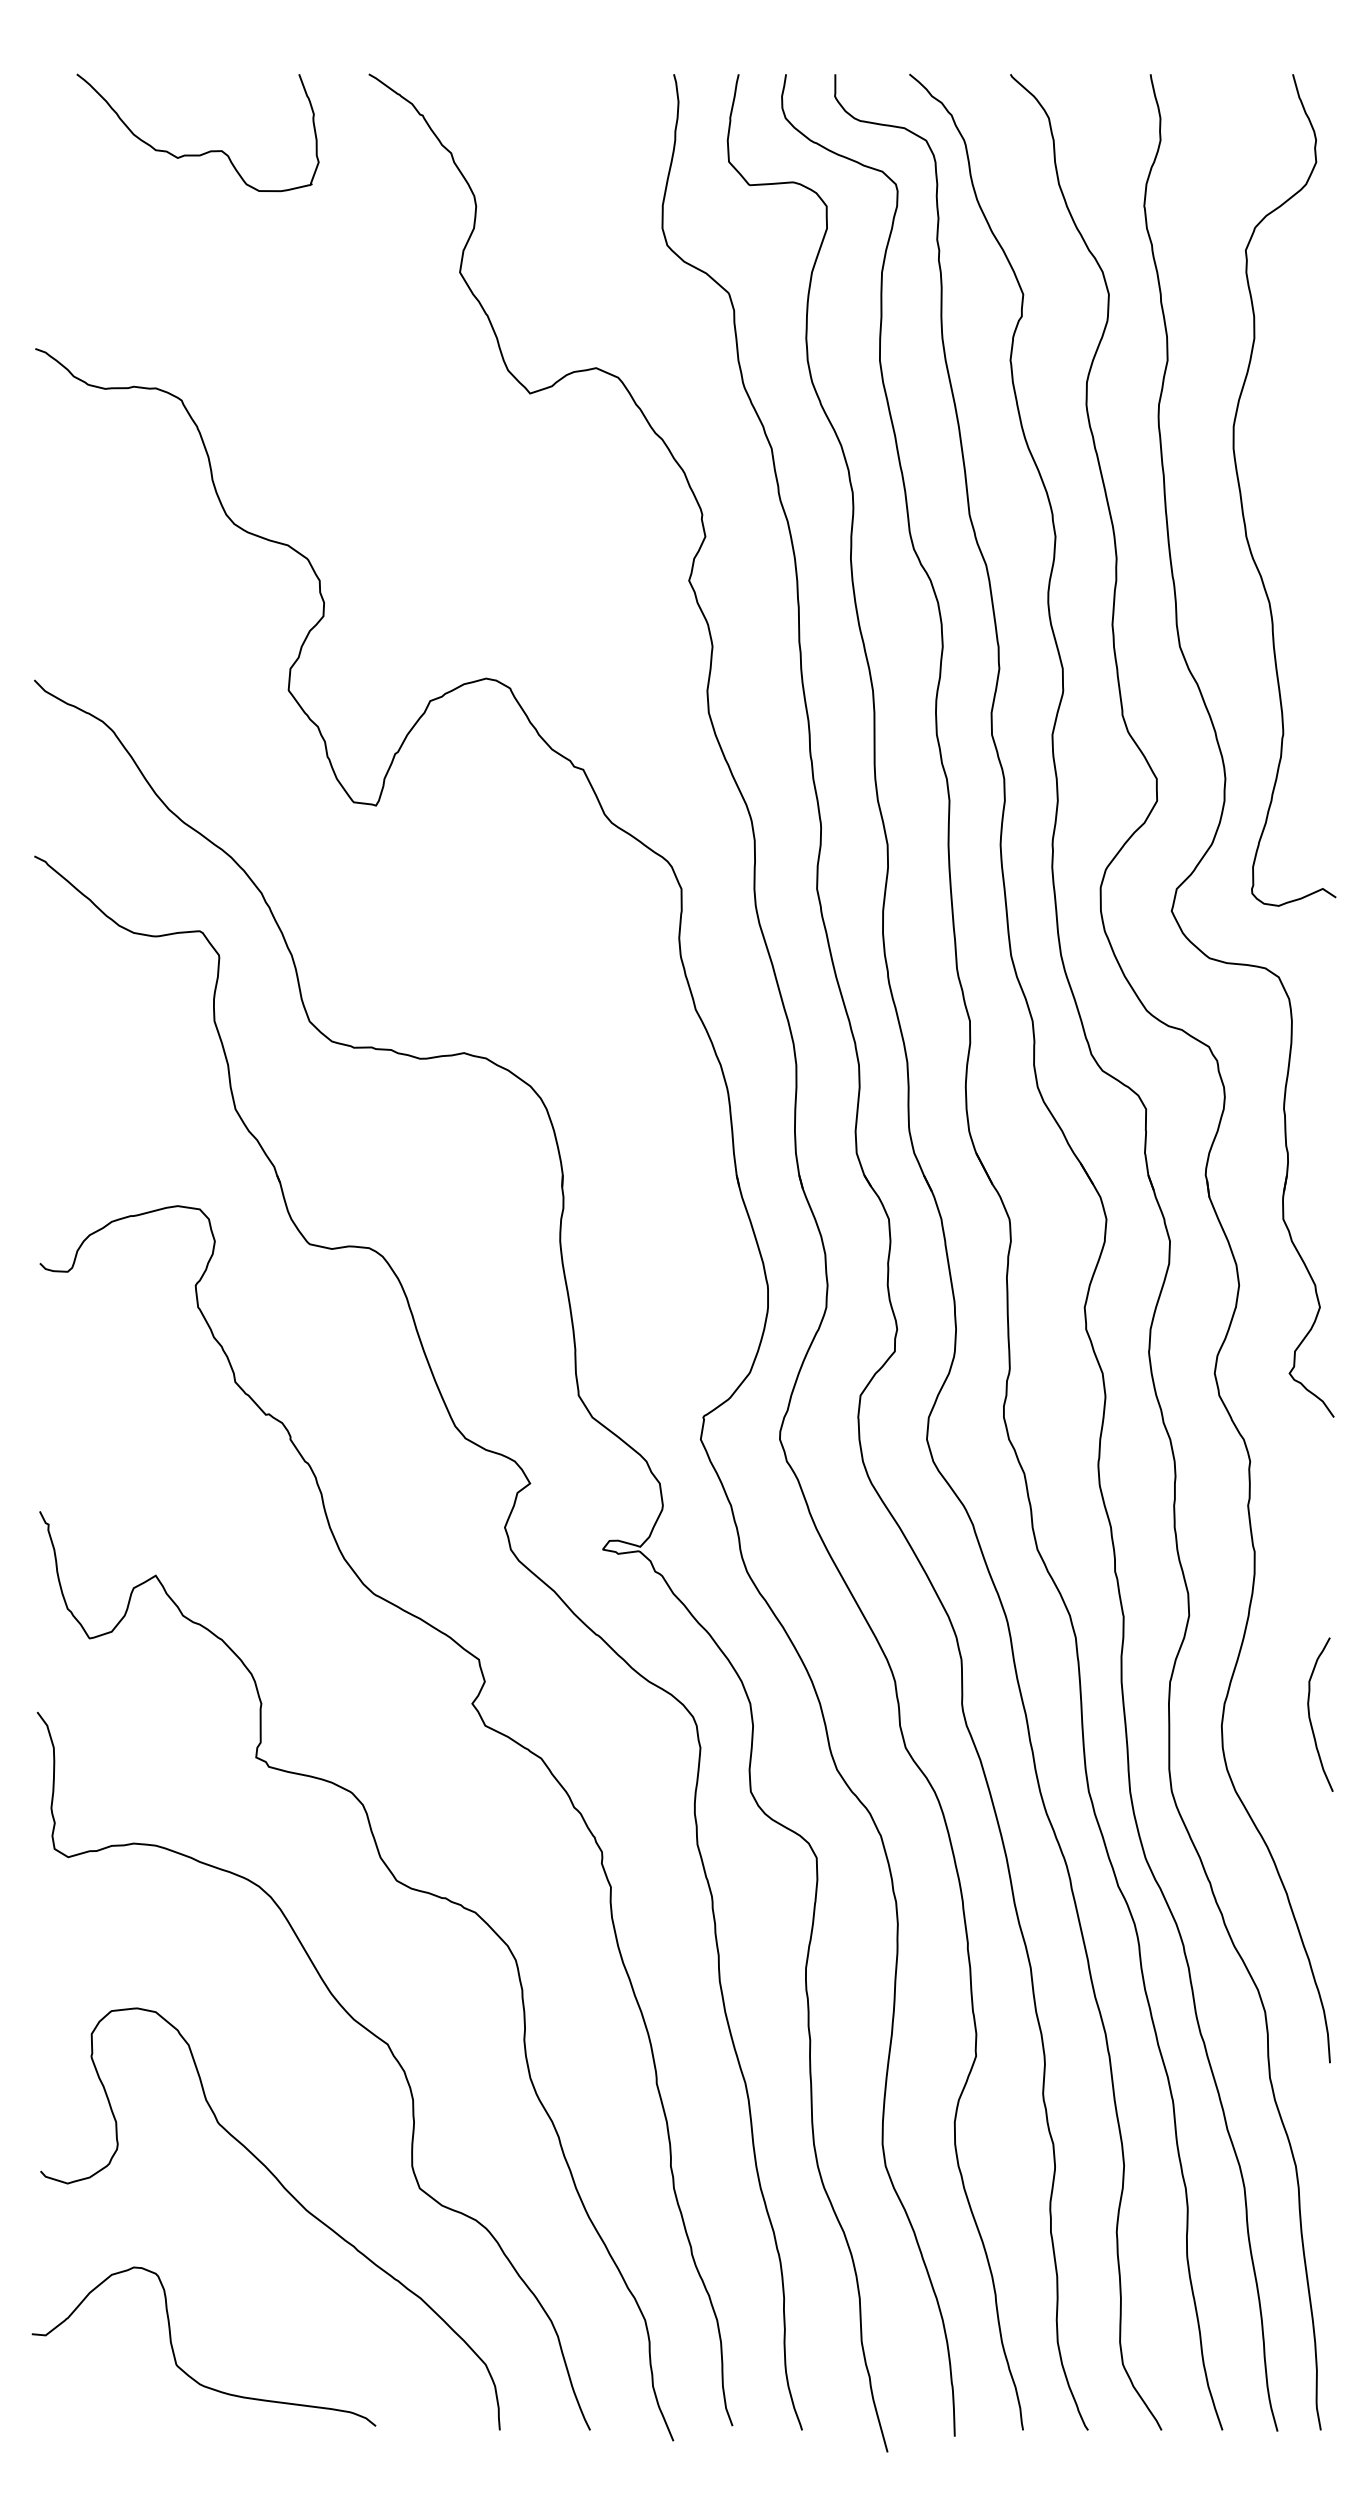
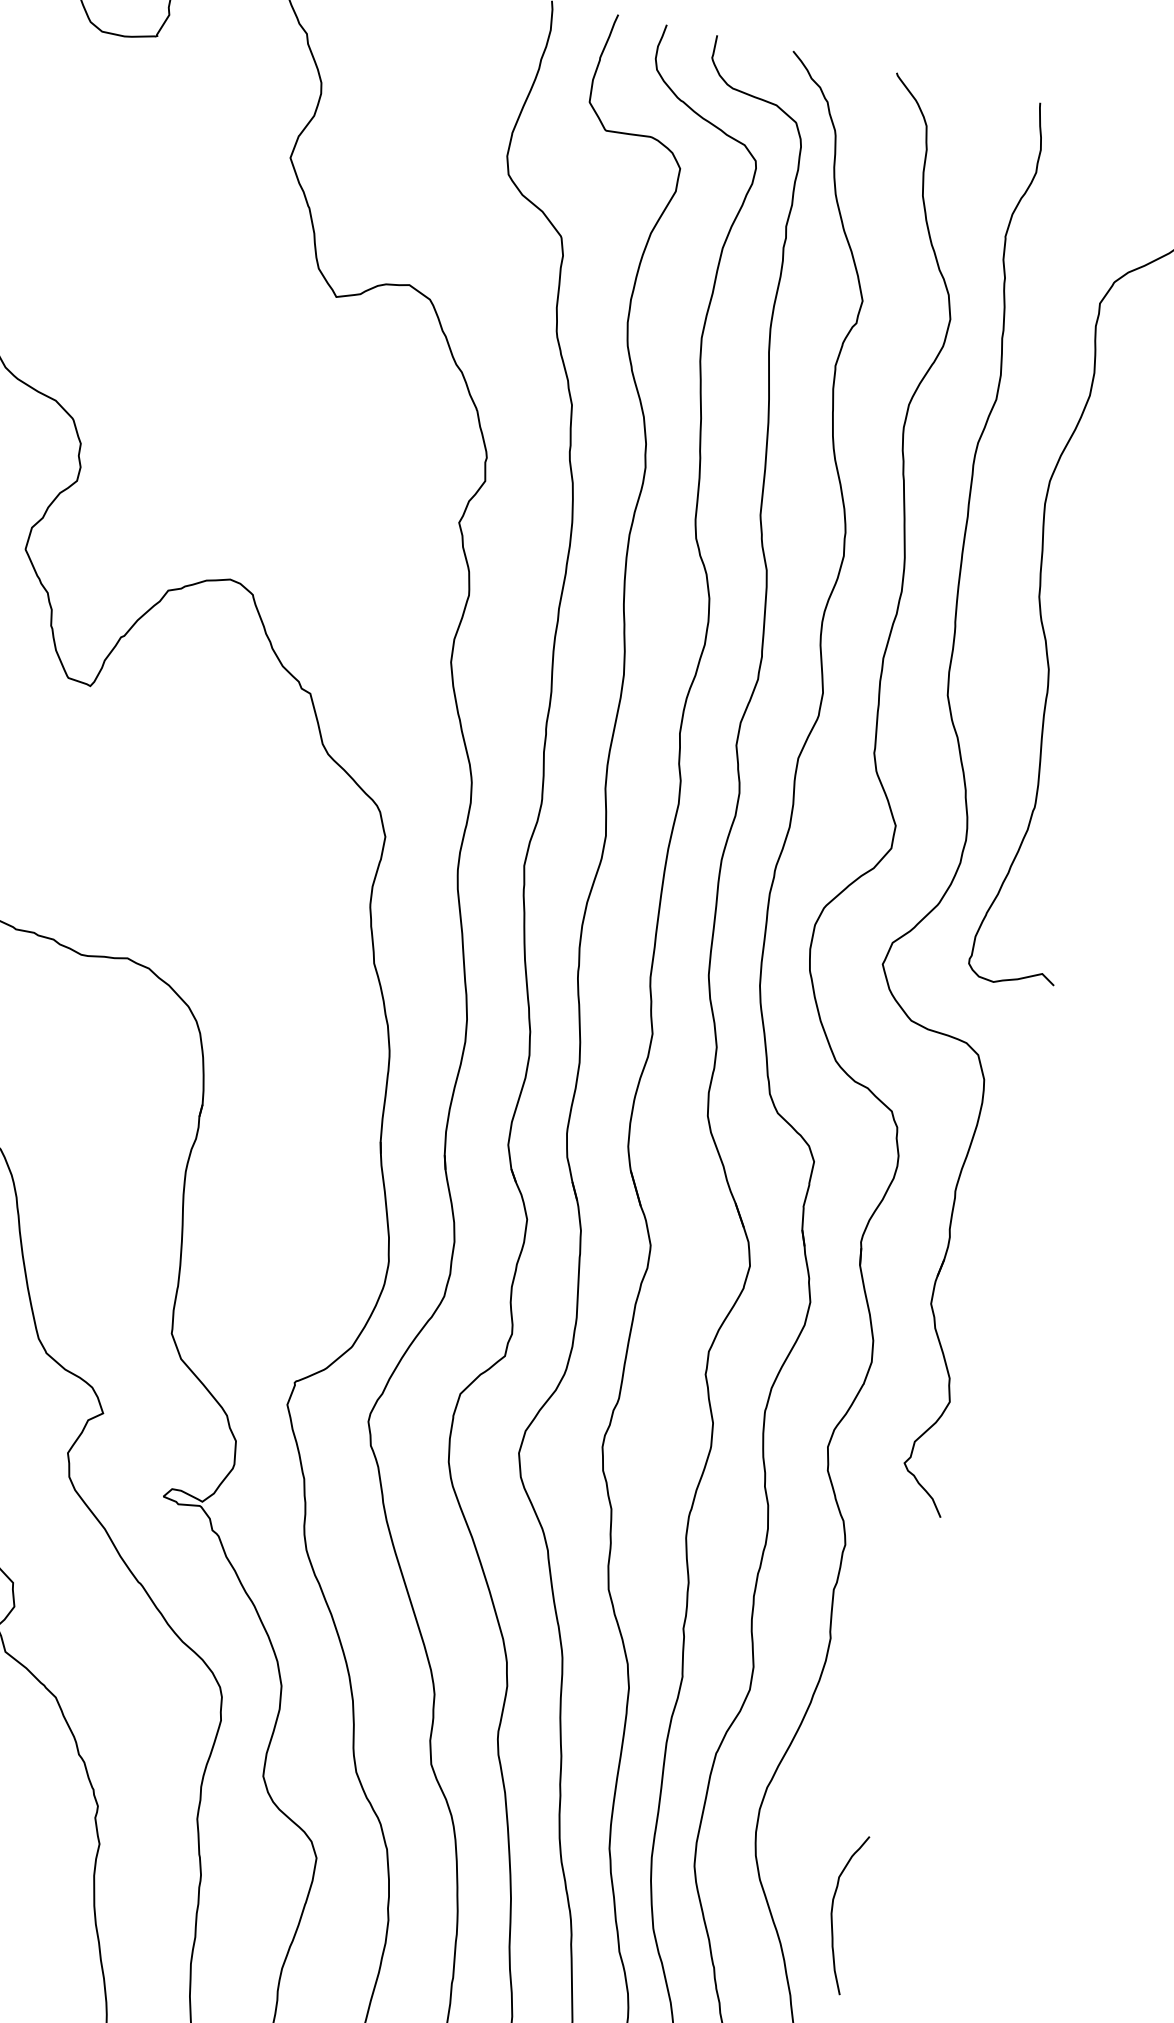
curve: (1310, 1715) -> (833, 1912), moved

